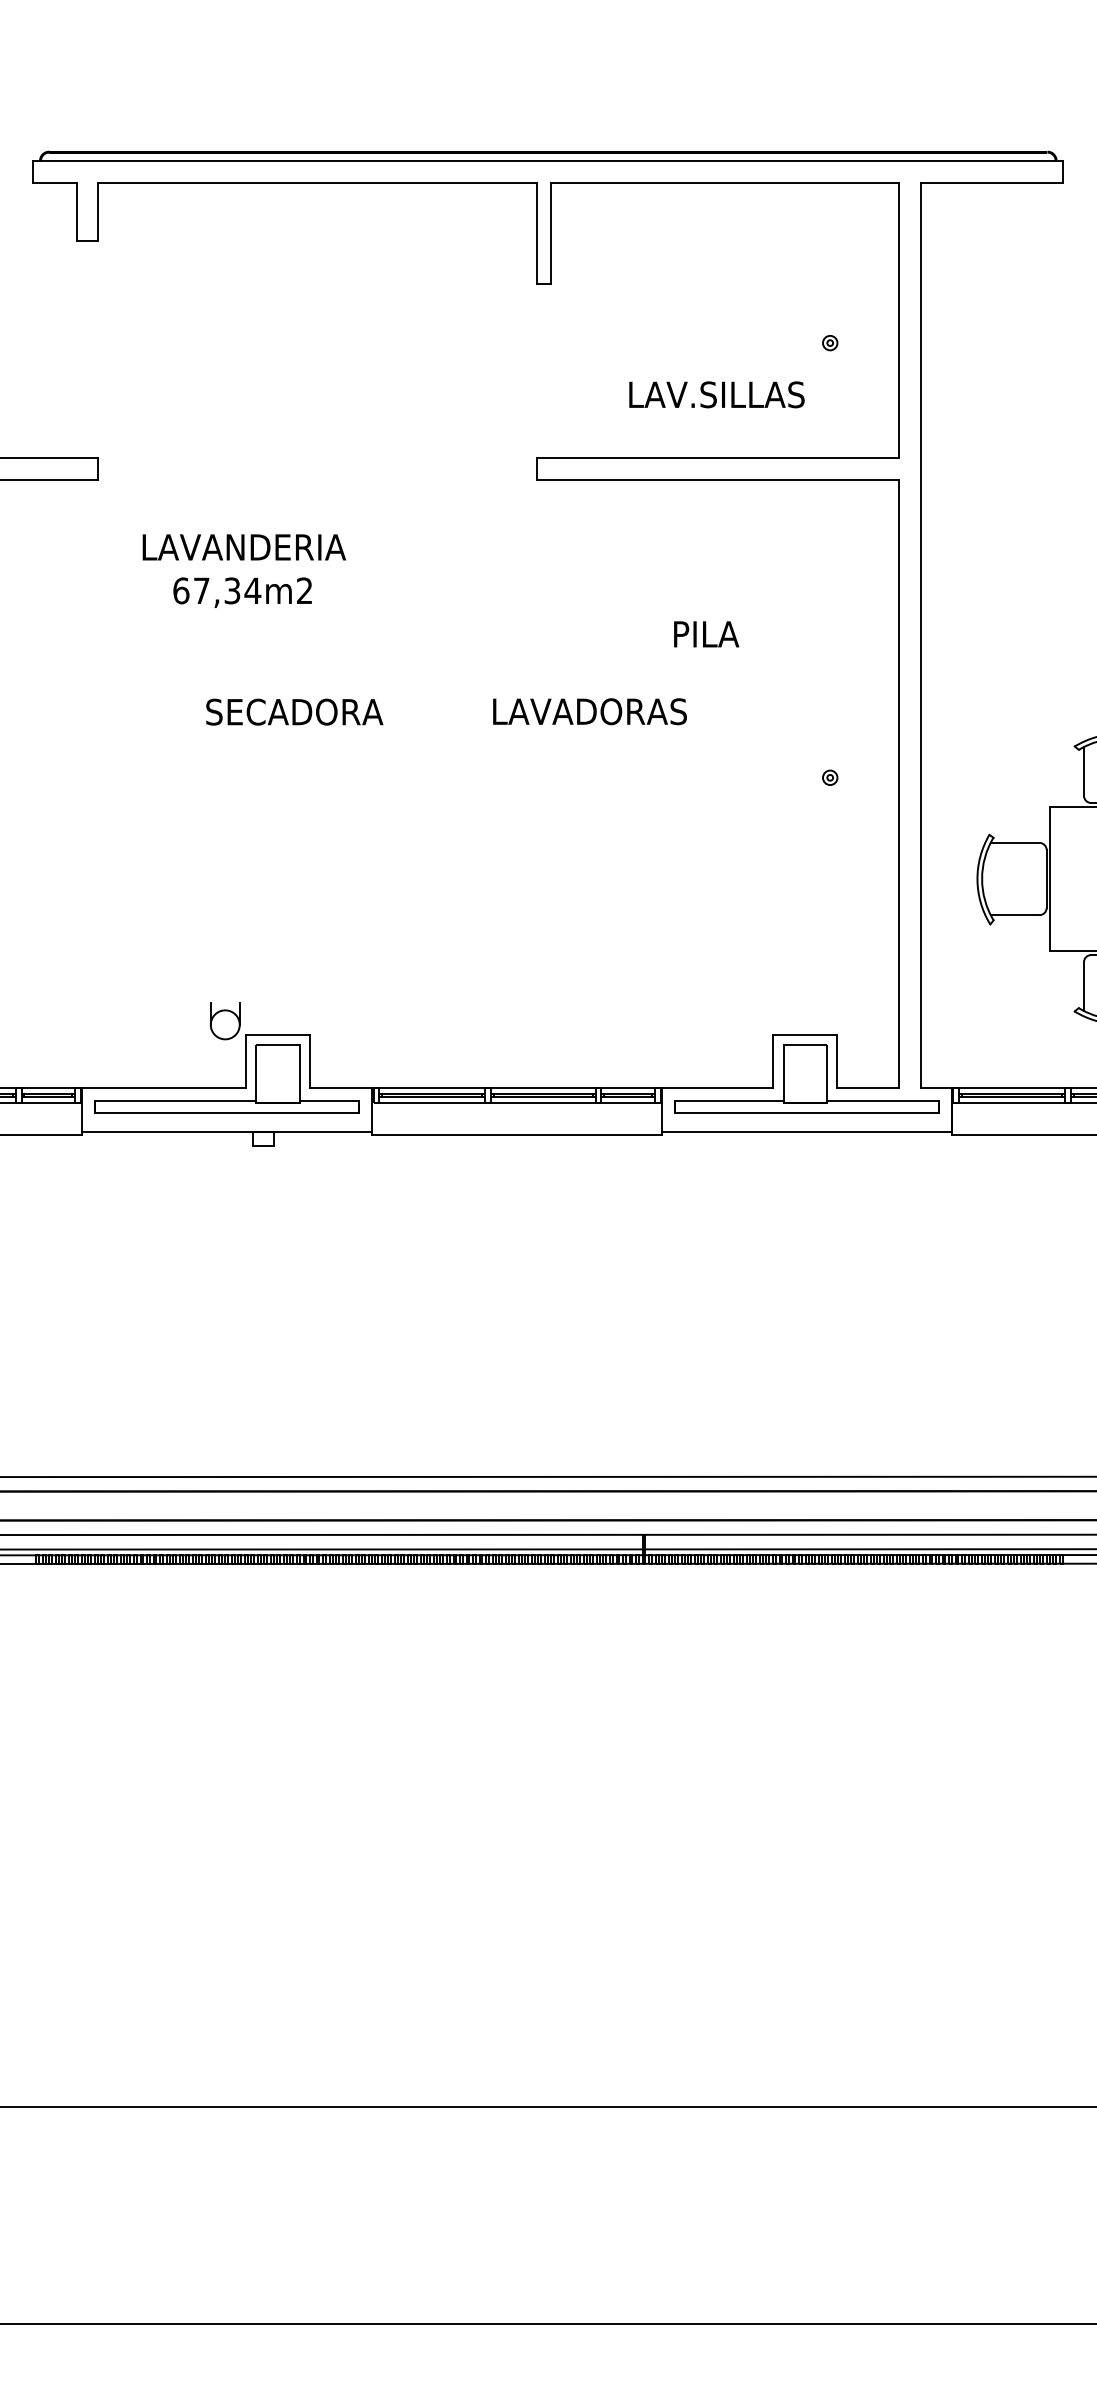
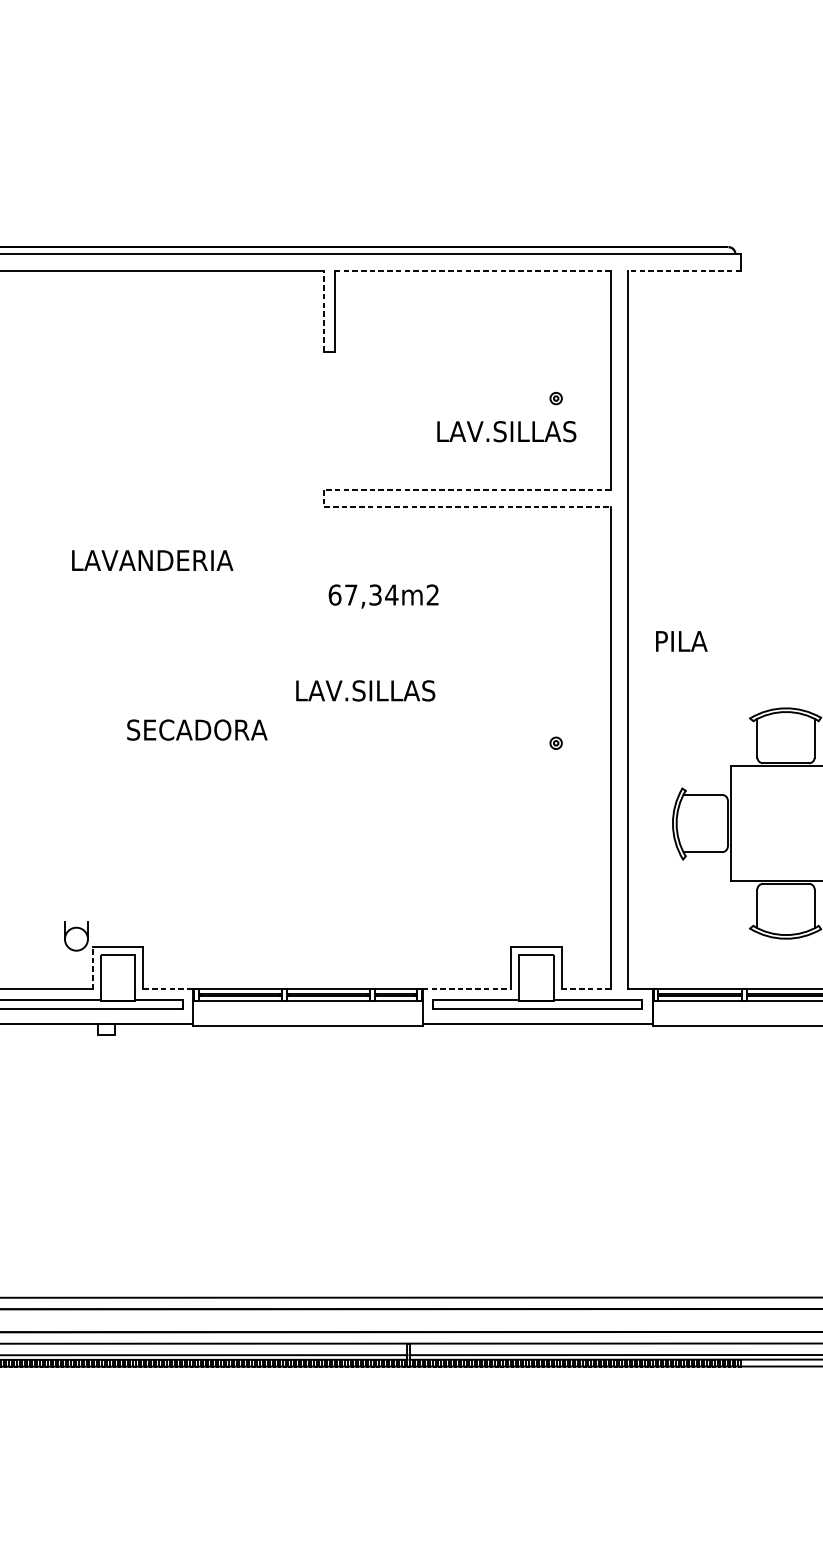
line: (725, 182) -> (473, 271), solid -> dashed
line: (991, 182) -> (684, 271), solid -> dashed
line: (536, 233) -> (323, 311), solid -> dashed
text: (716, 394) -> (506, 431), moved
line: (536, 468) -> (323, 498), solid -> dashed
text: (244, 547) -> (152, 560), moved
text: (242, 592) -> (383, 596), moved
text: (706, 634) -> (681, 641), moved
text: (294, 711) -> (197, 729), moved
text: (589, 711) -> (365, 690), LAVADORAS -> LAV.SILLAS
line: (246, 1061) -> (93, 968), solid -> dashed
line: (341, 1088) -> (168, 989), solid -> dashed
line: (717, 1088) -> (466, 989), solid -> dashed
line: (868, 1088) -> (586, 989), solid -> dashed

